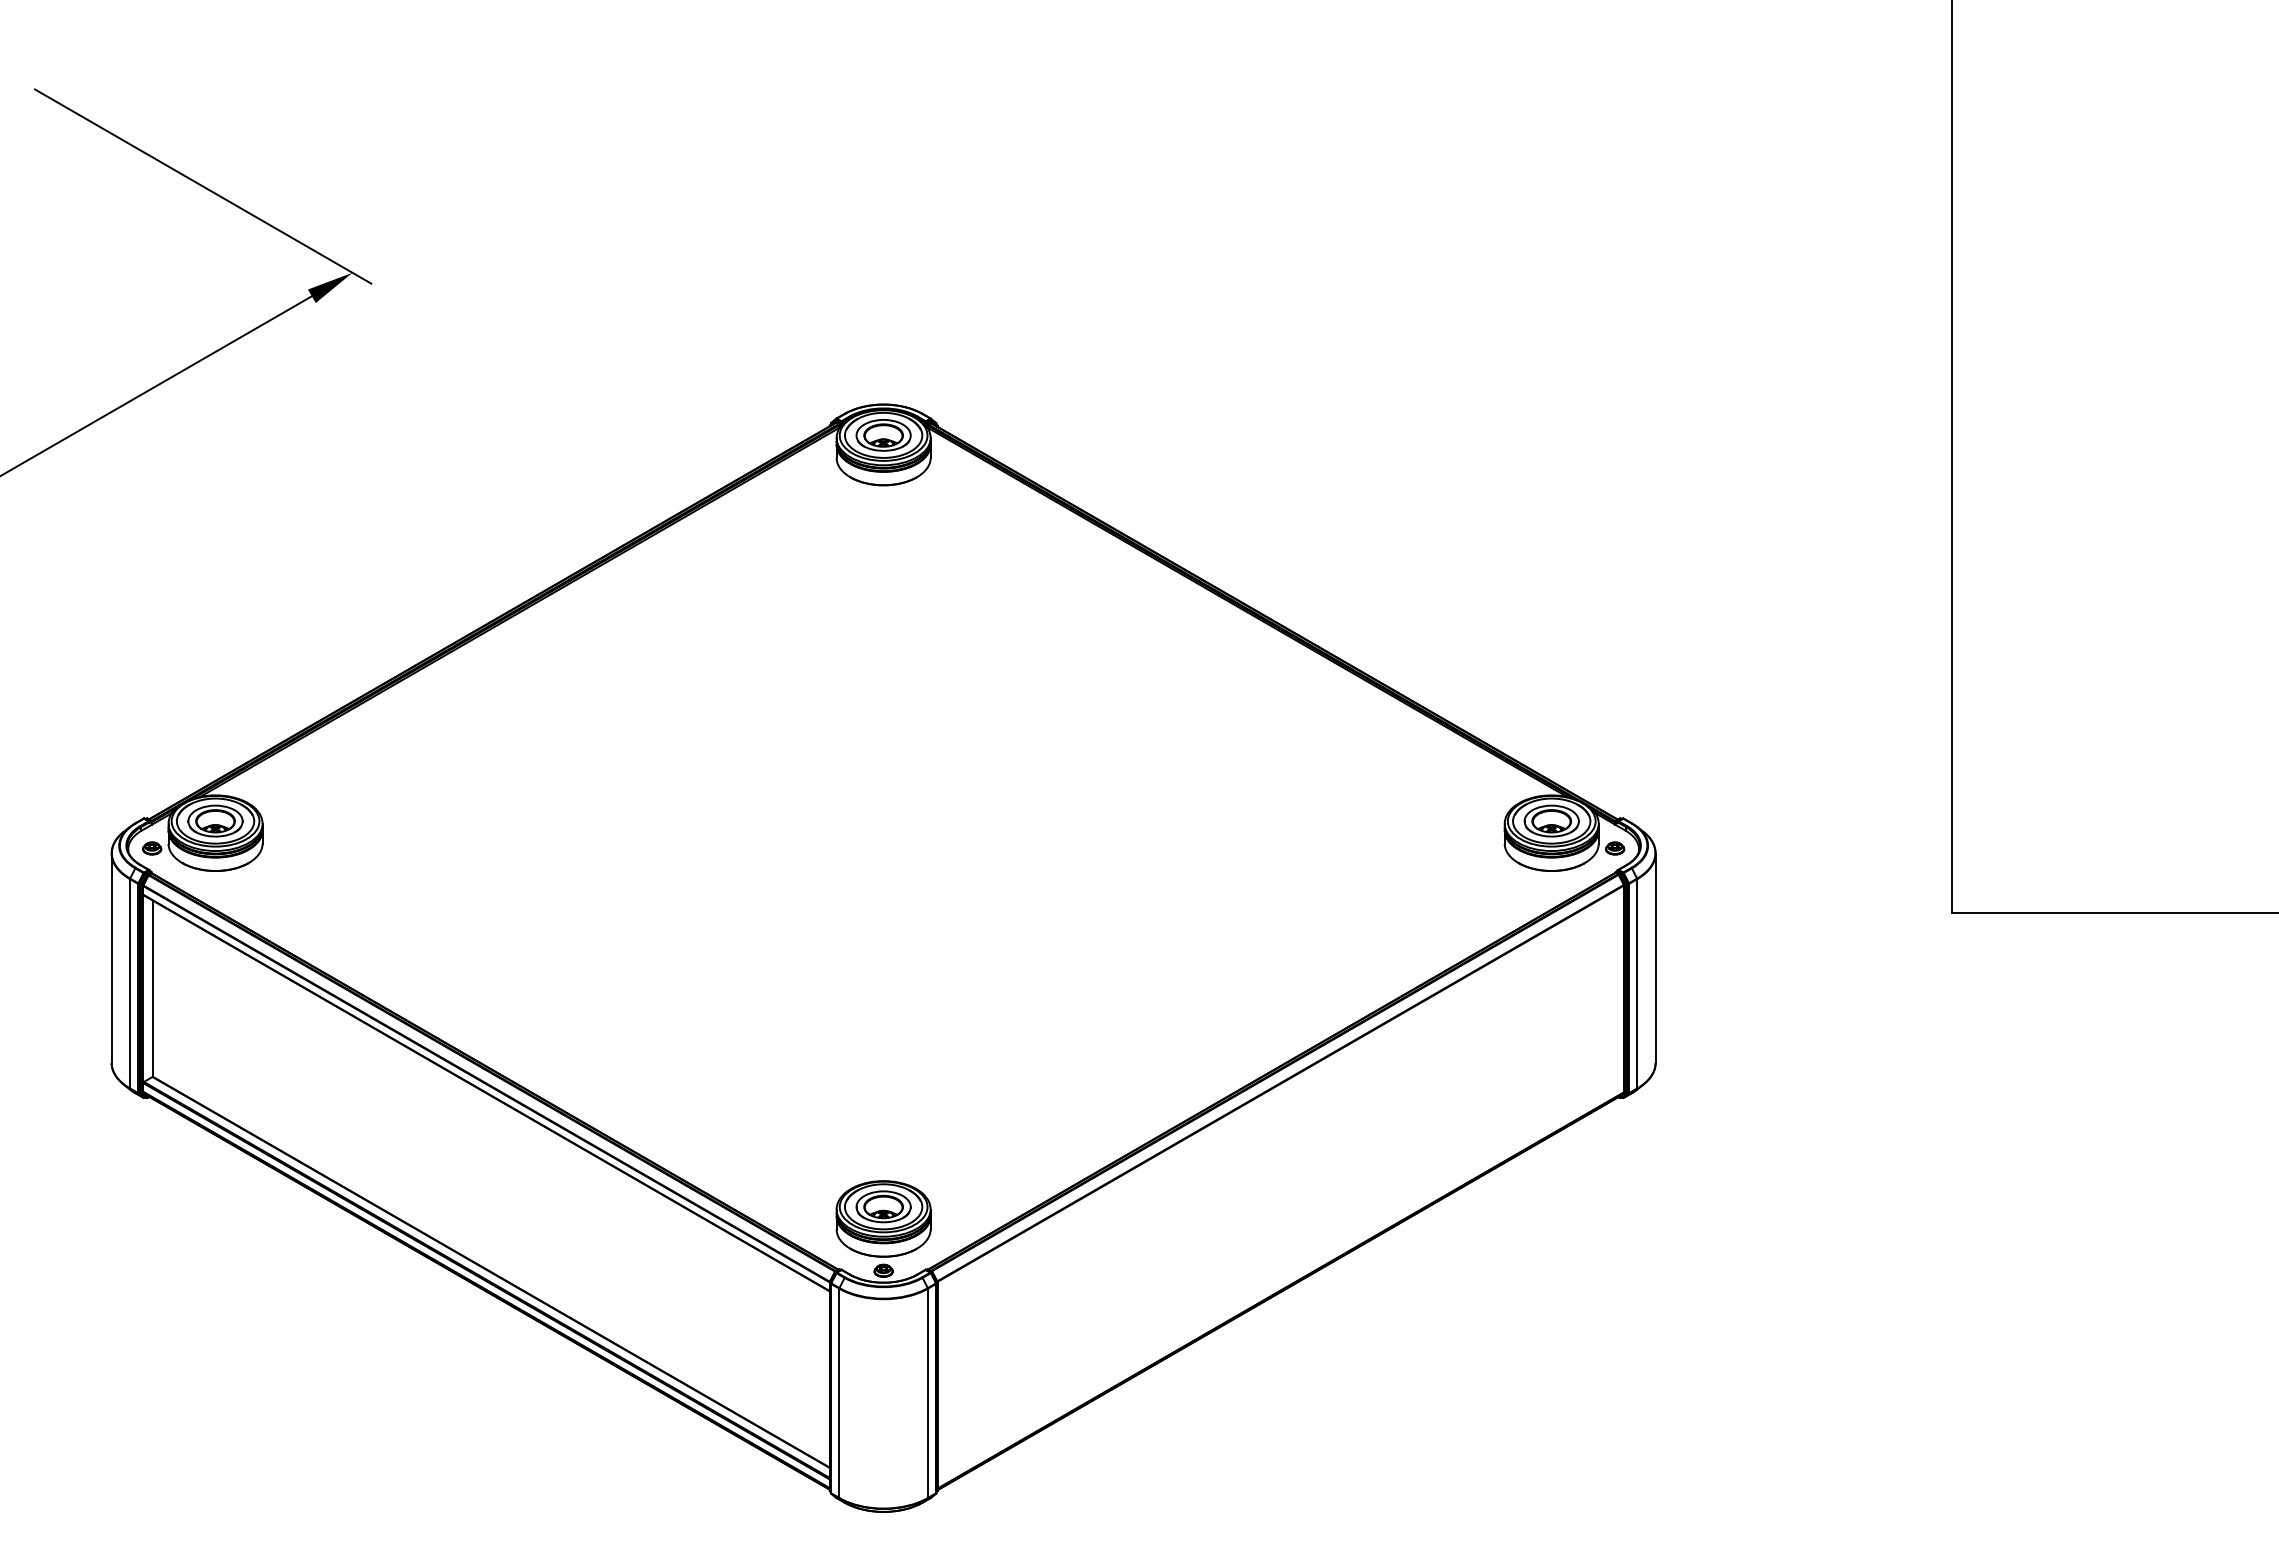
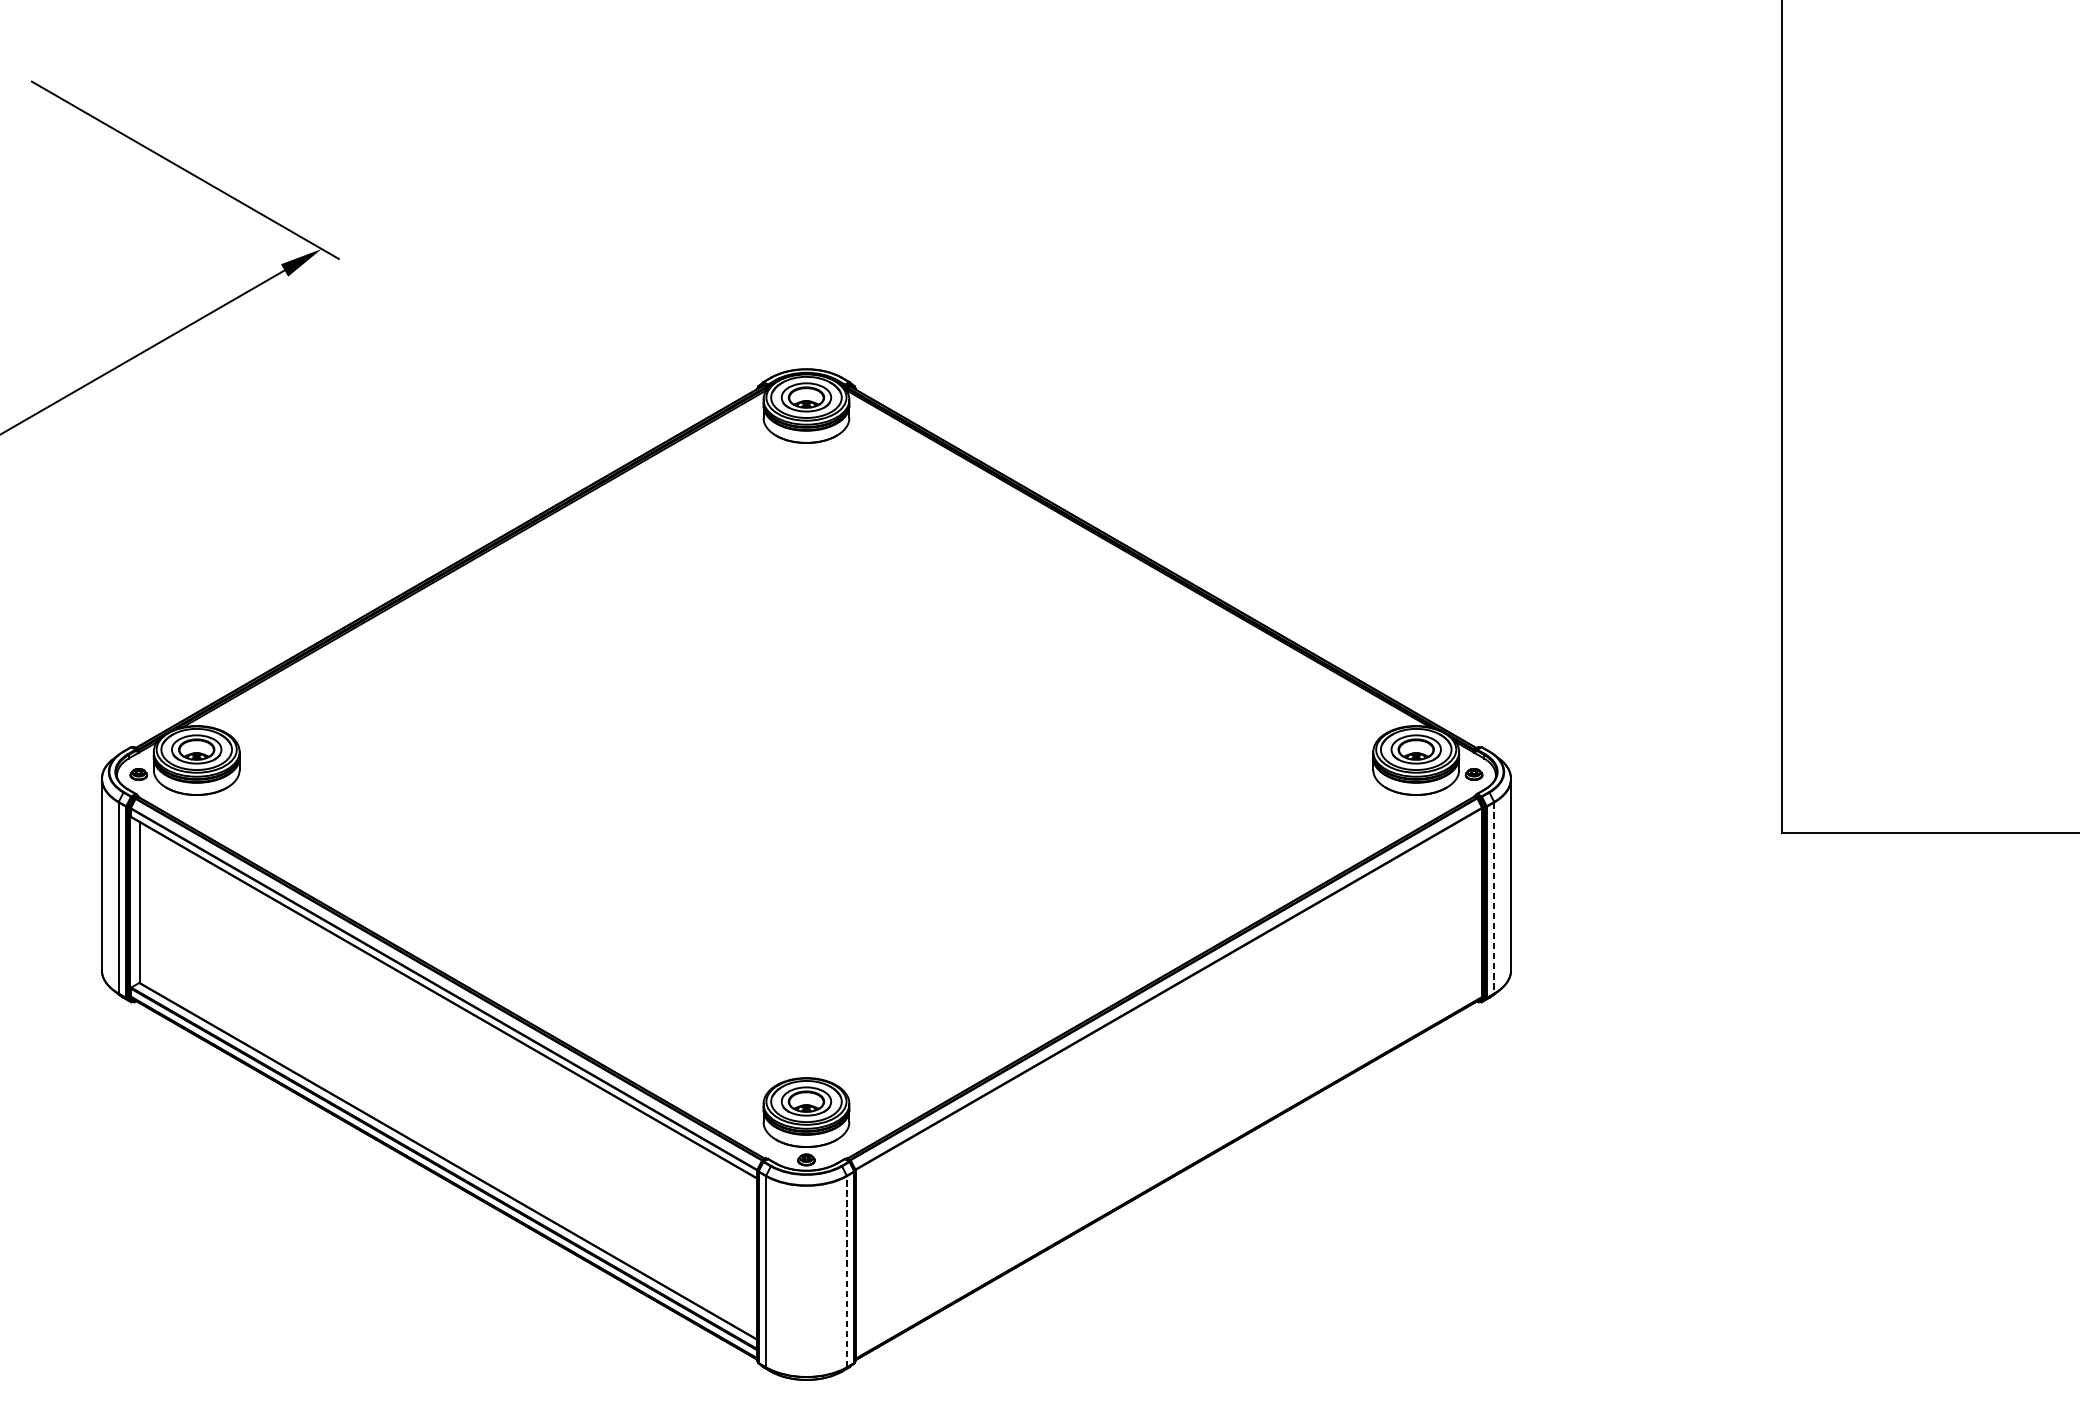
line: (1637, 983) -> (1494, 897), solid -> dashed
line: (927, 1393) -> (846, 1271), solid -> dashed

